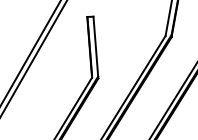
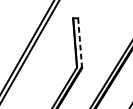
line: (95, 47) -> (79, 43), solid -> dashed

